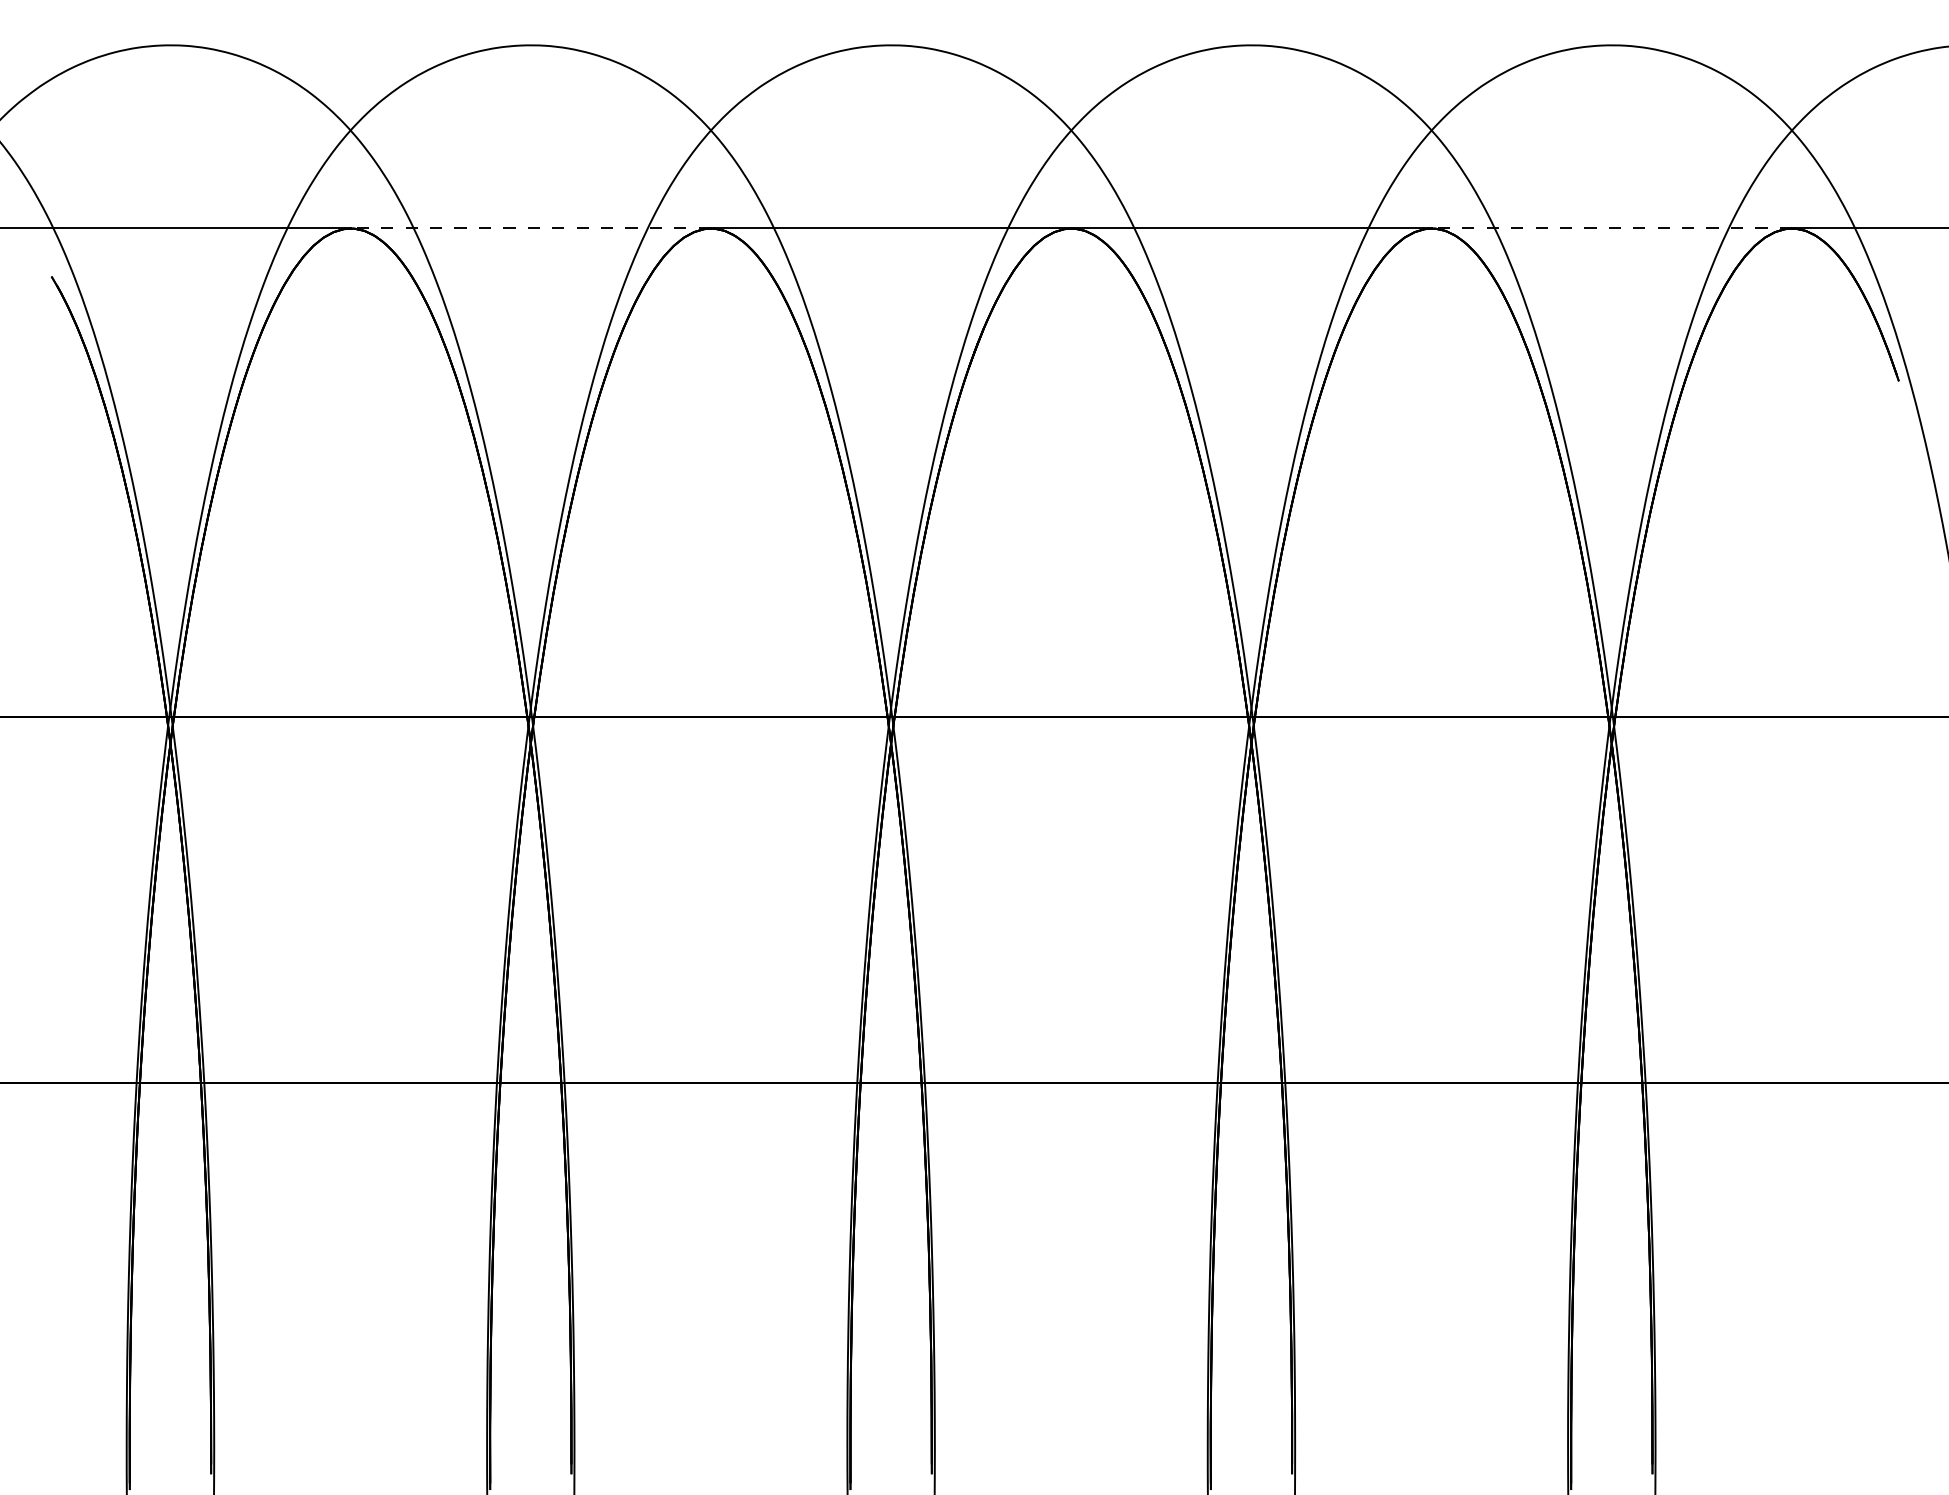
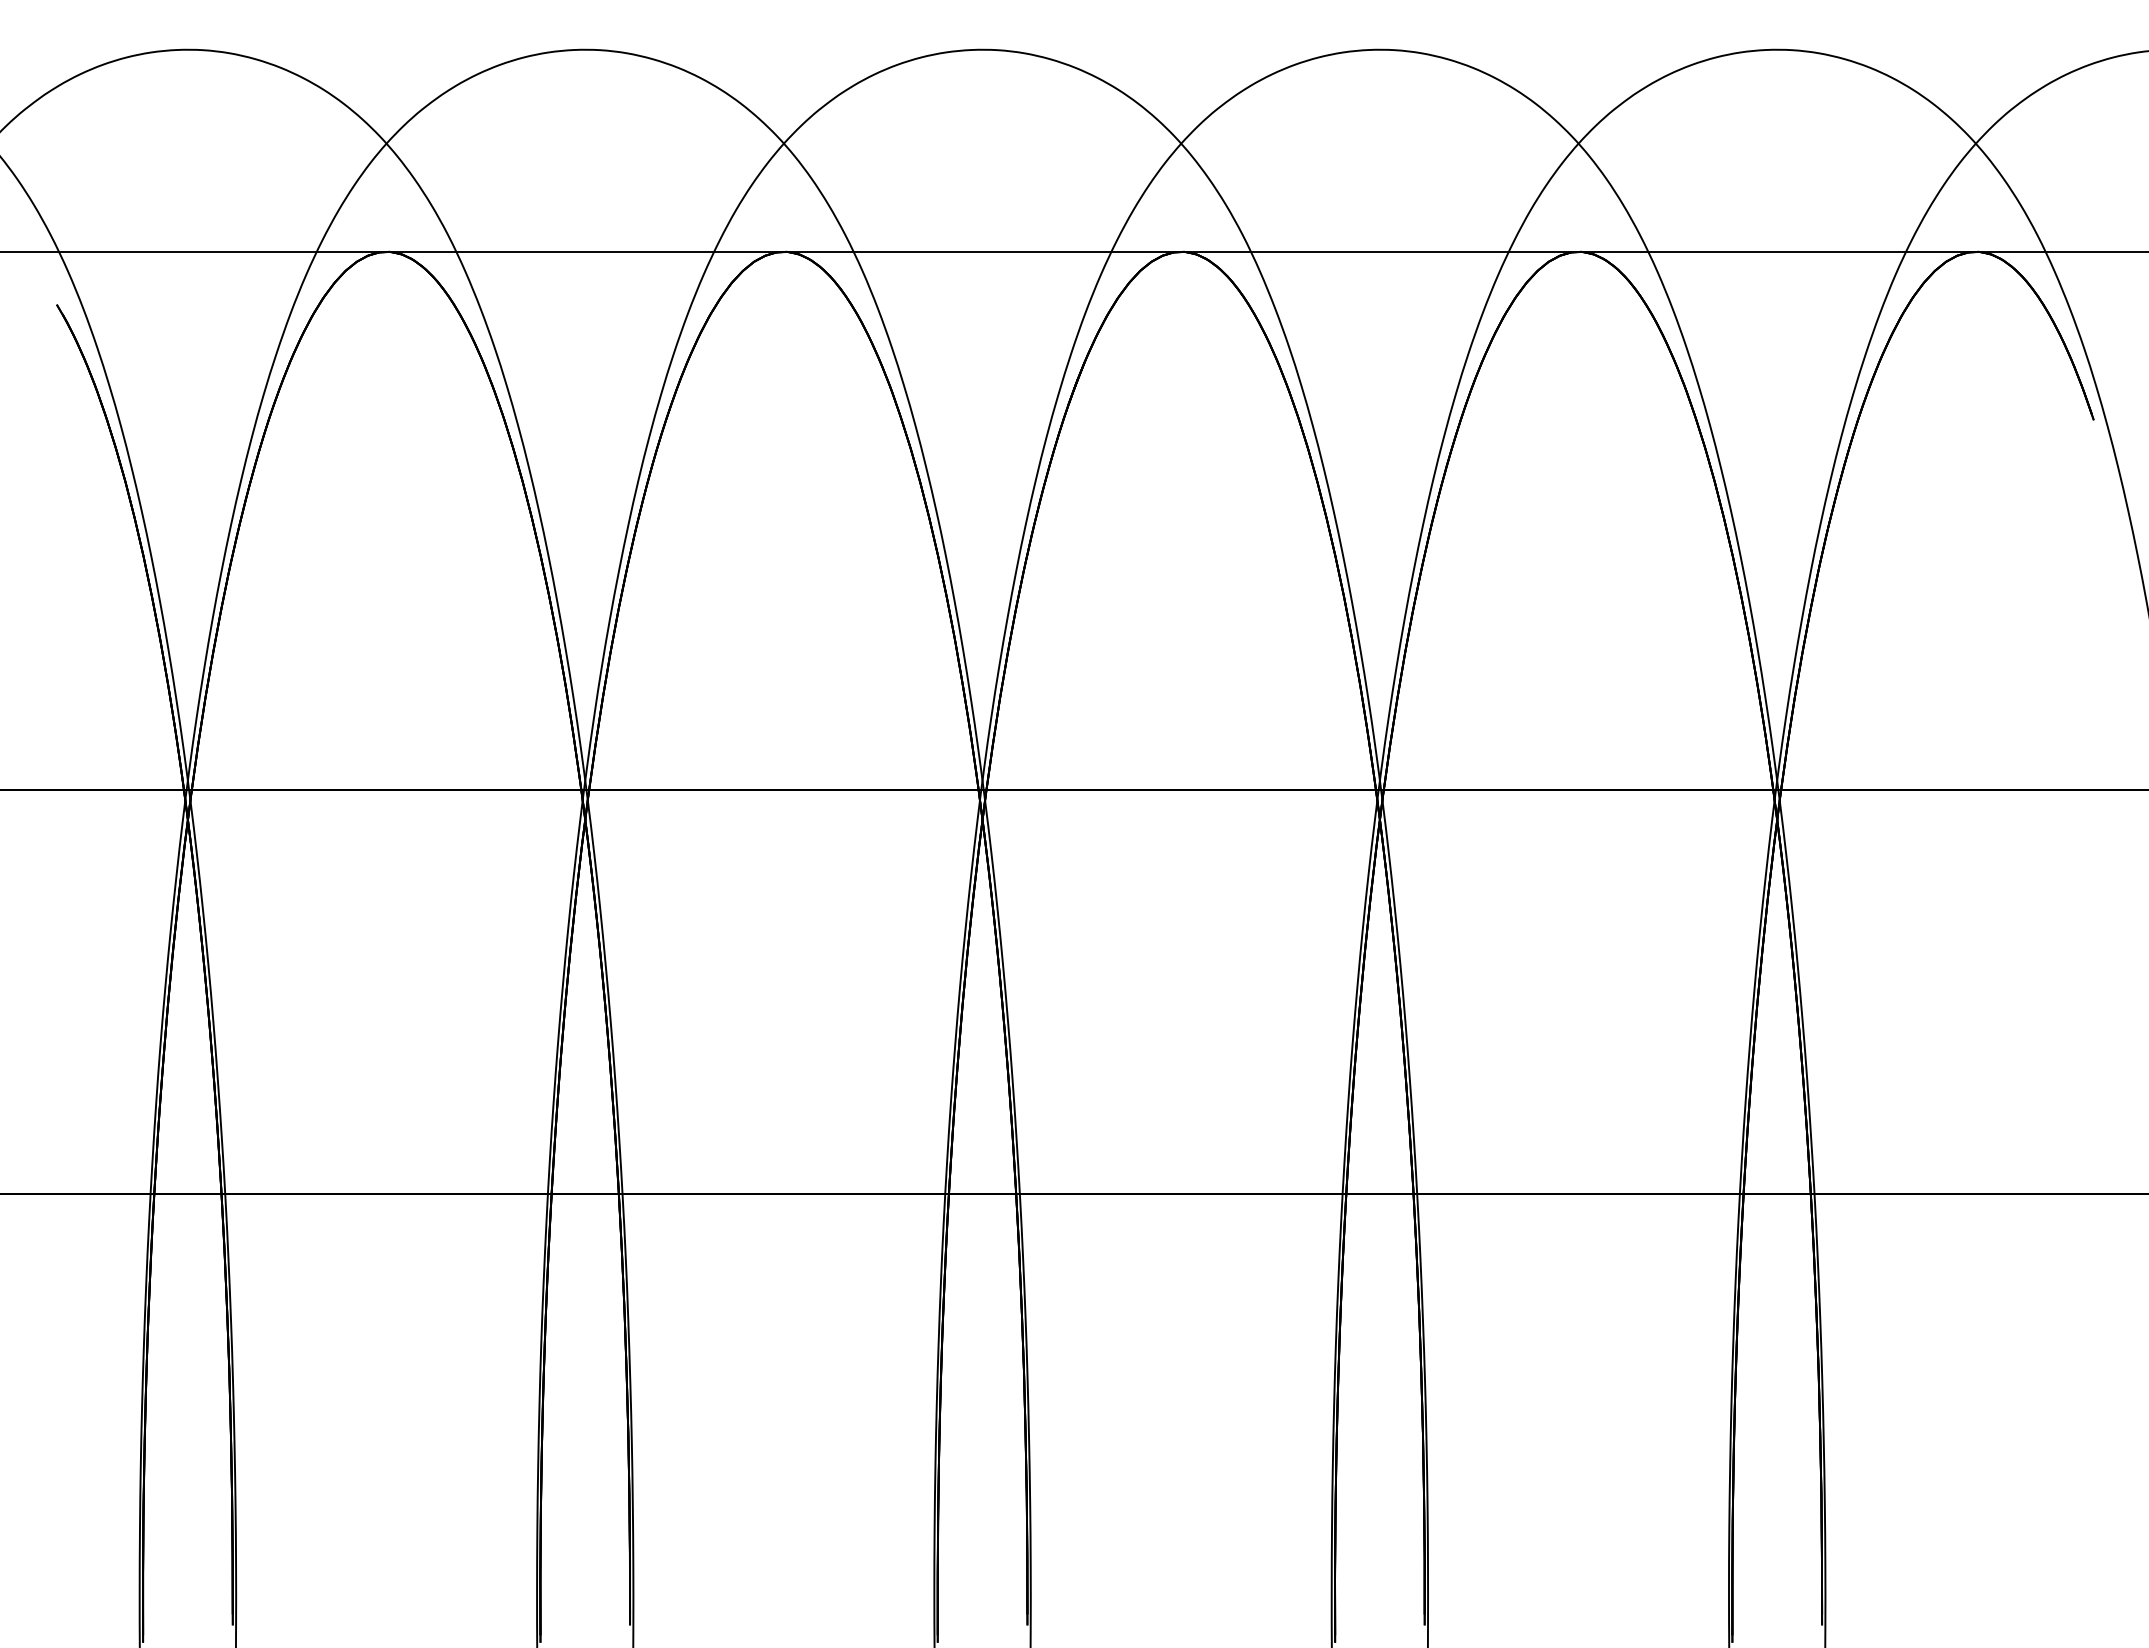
line: (531, 228) -> (585, 251), dashed -> solid
line: (1612, 228) -> (1777, 251), dashed -> solid

